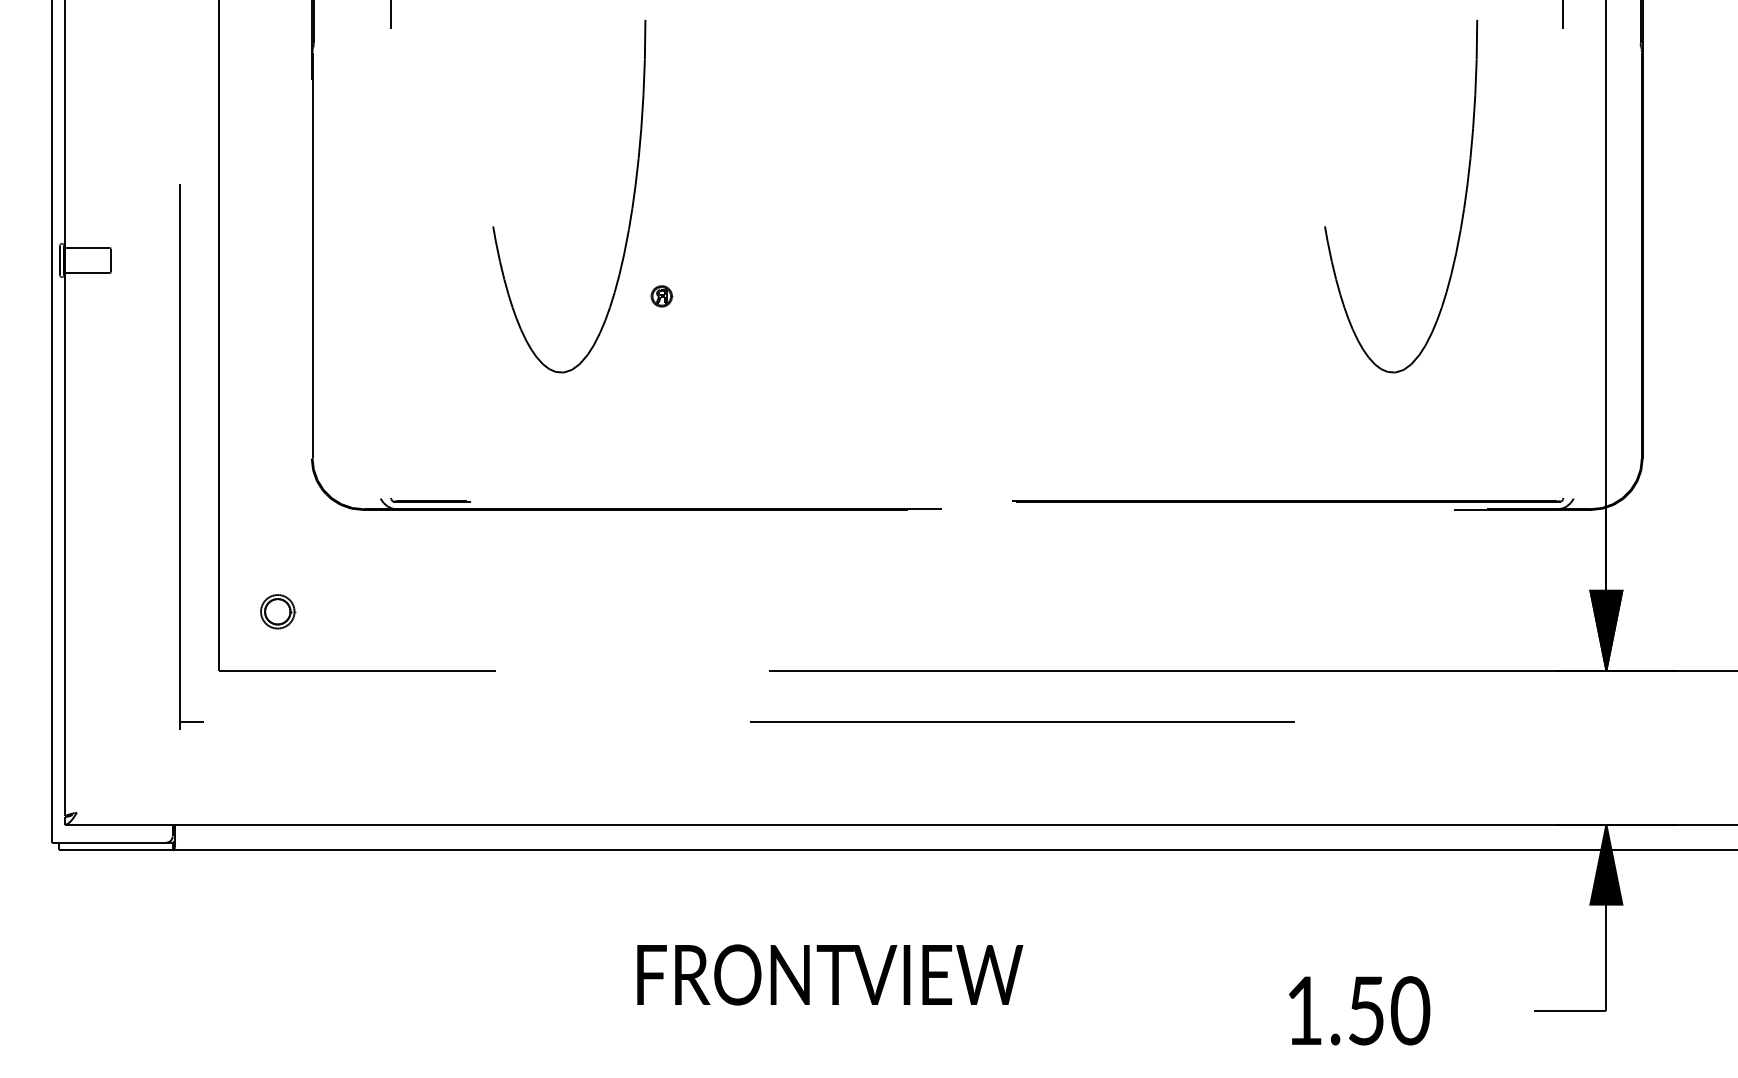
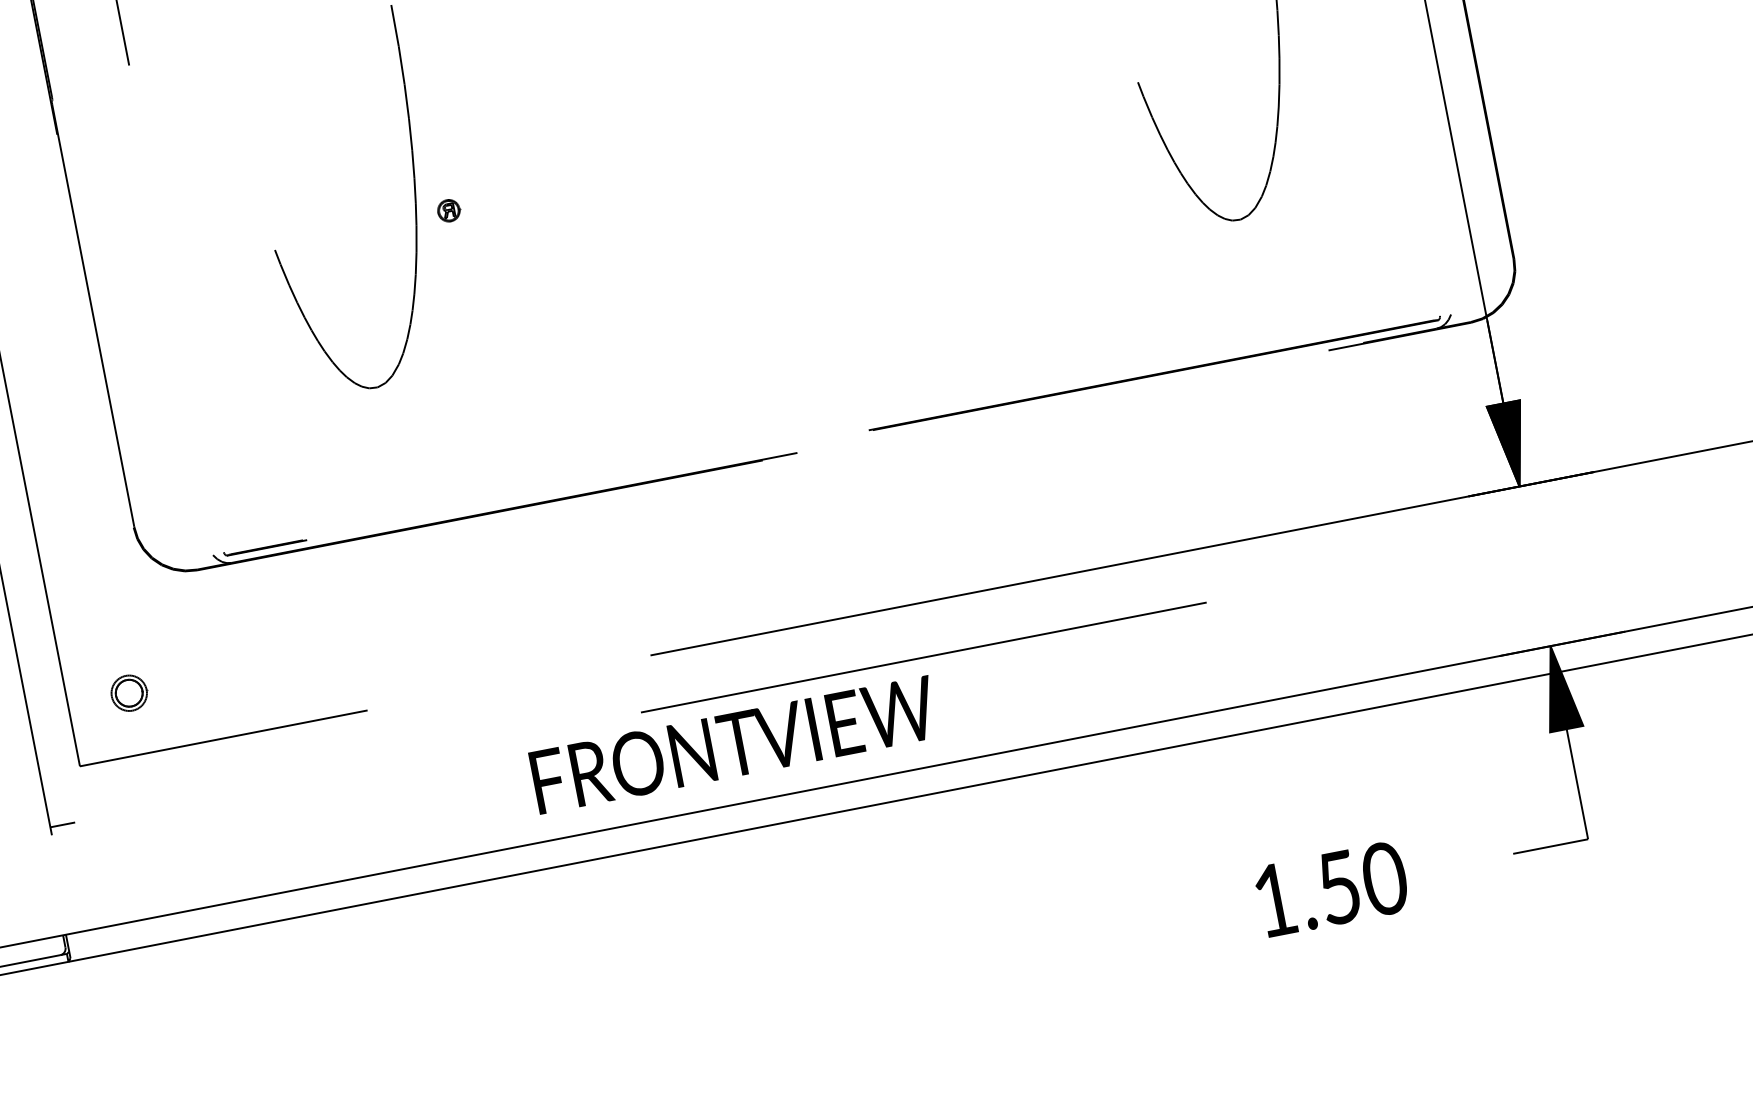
part: (661, 296) -> (448, 210), moved
text: (830, 974) -> (734, 744), moved

